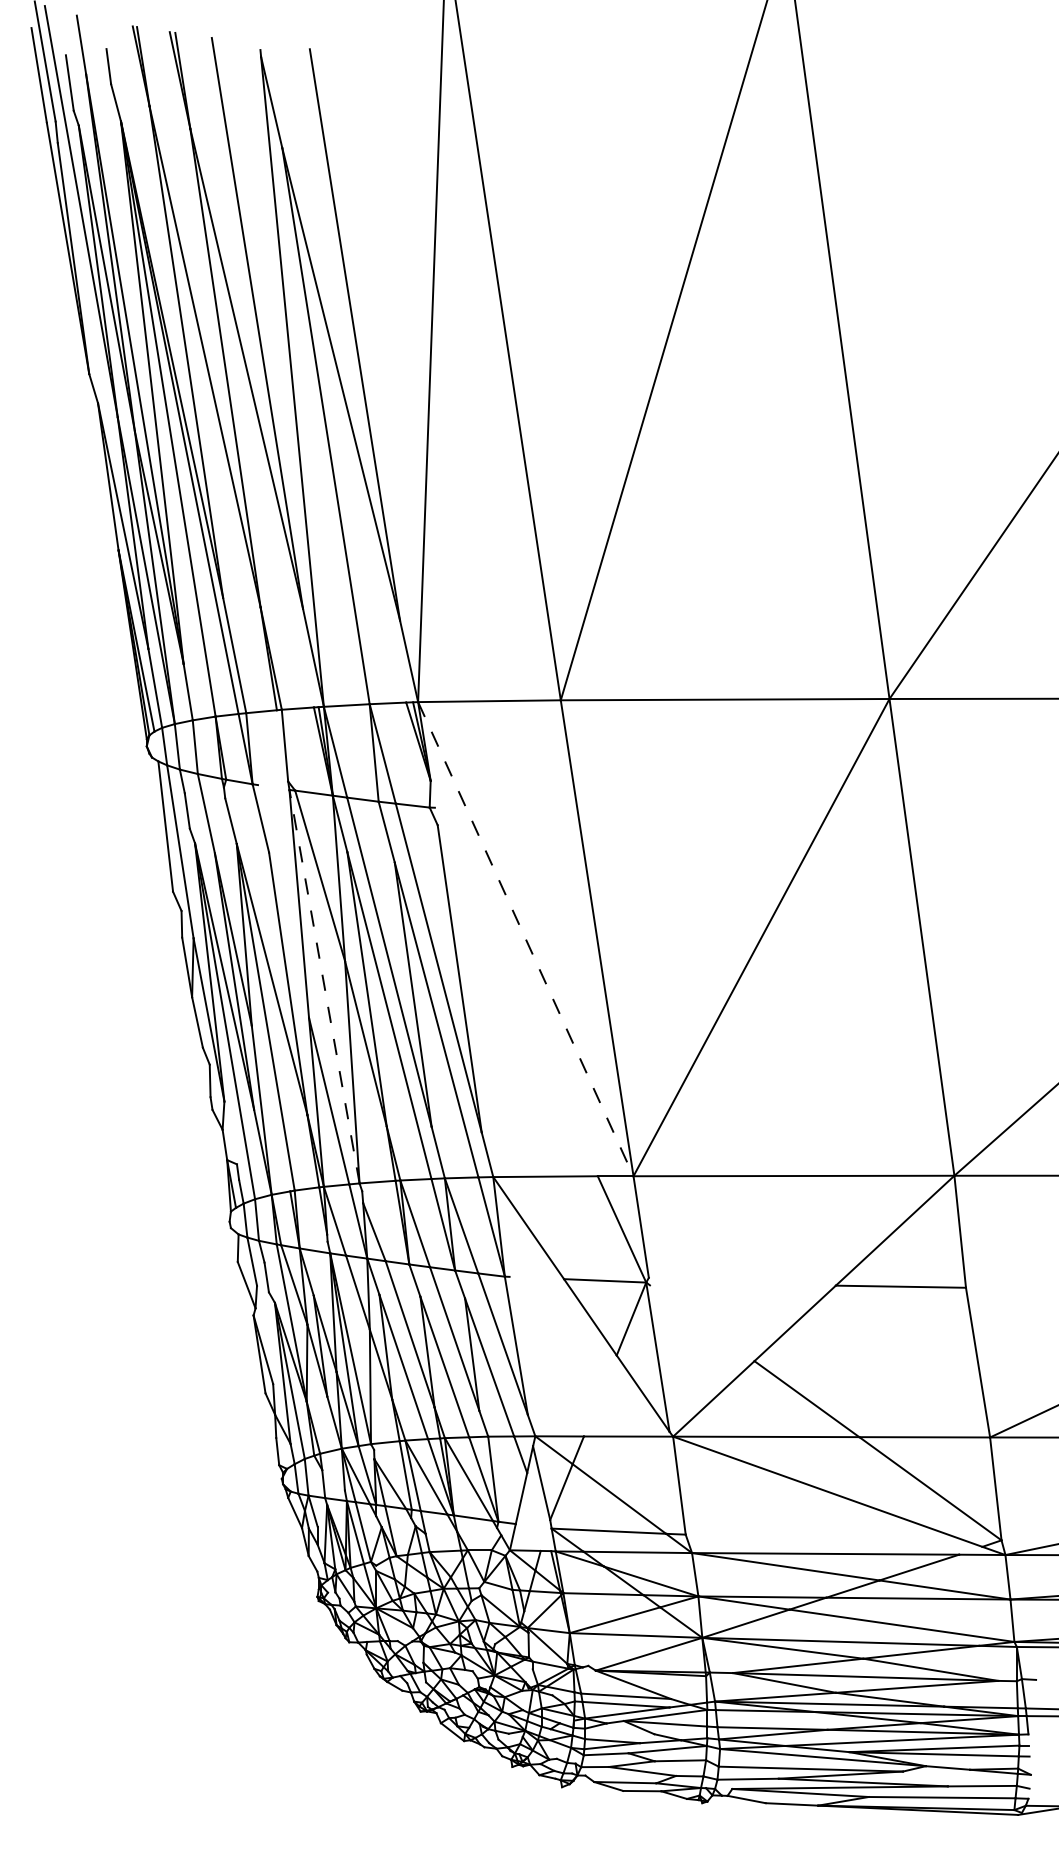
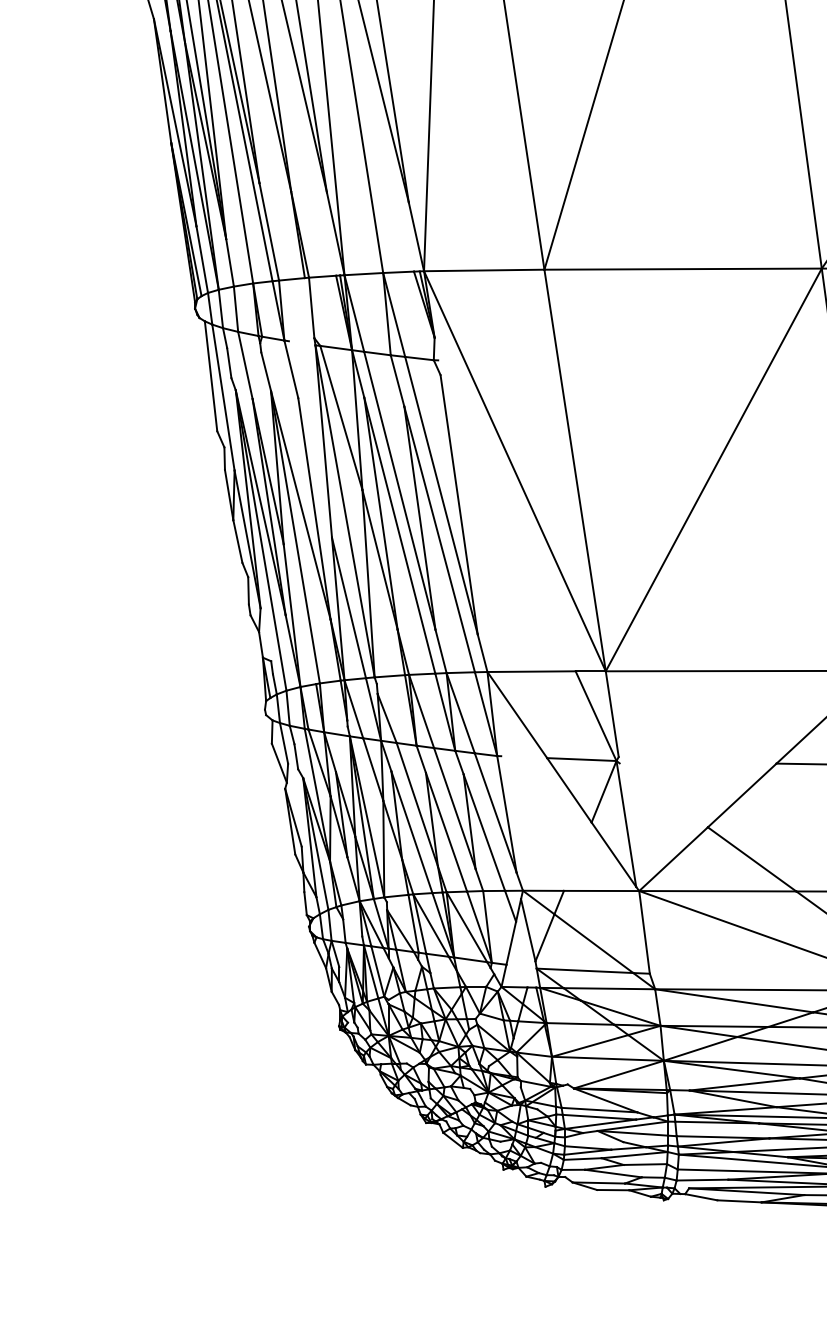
line: (526, 939) -> (515, 471), dashed -> solid
line: (324, 986) -> (345, 511), dashed -> solid

